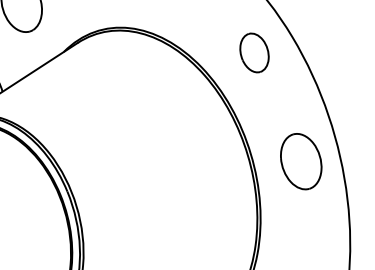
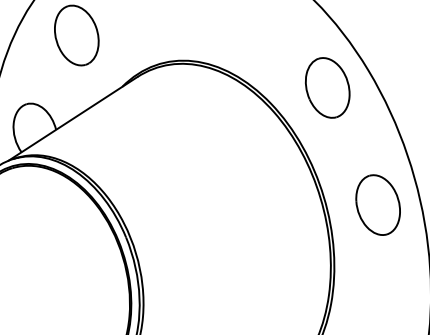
part: (254, 52) -> (327, 87), size x1.43

